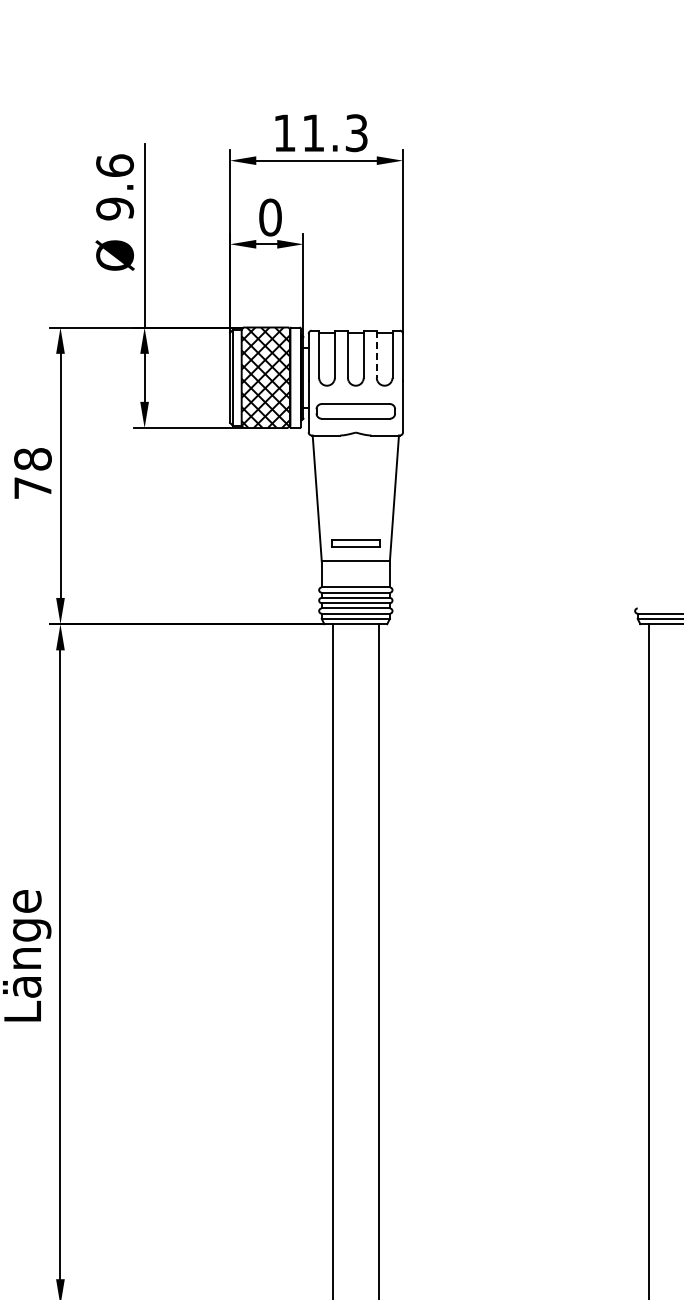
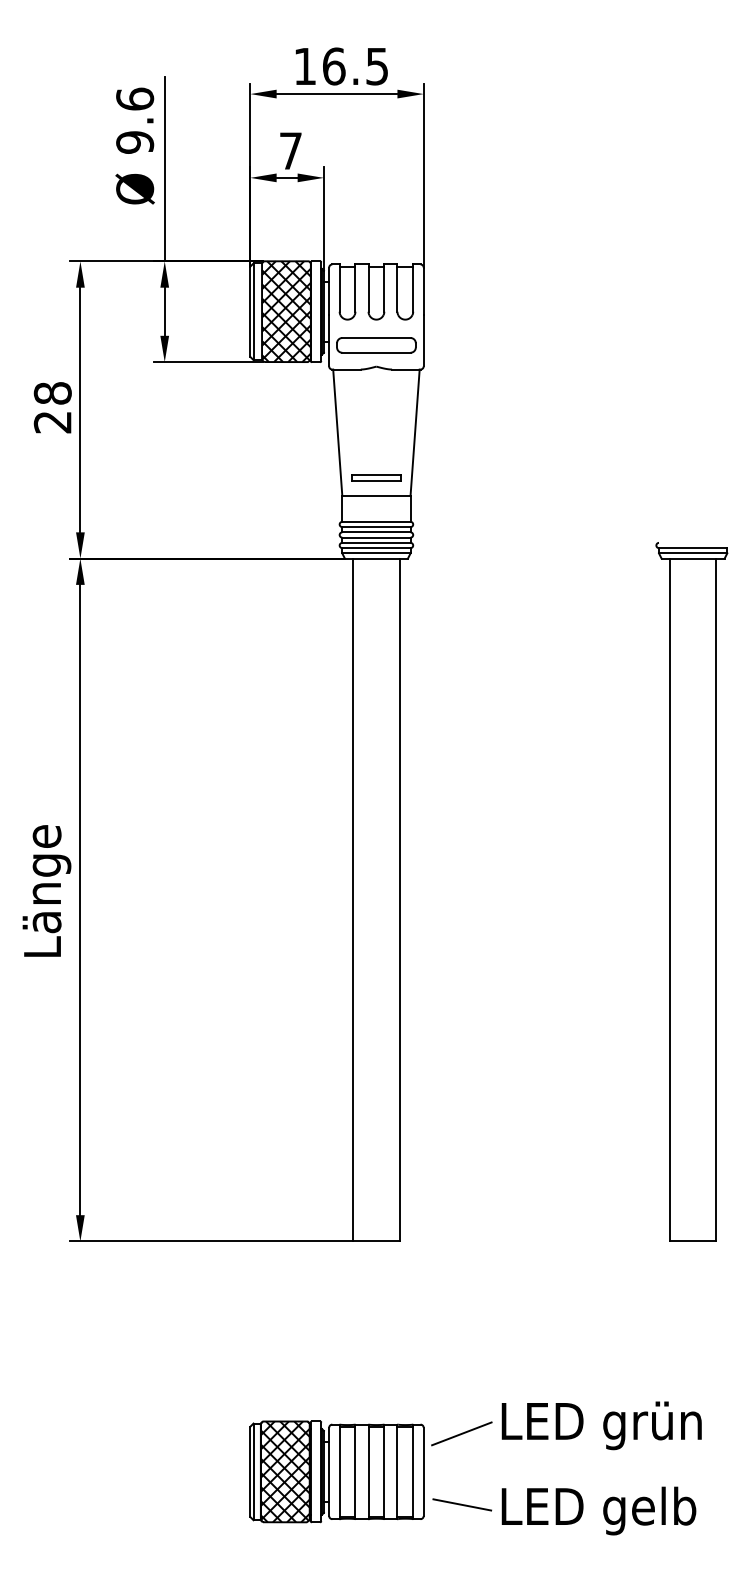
text: (334, 133) -> (355, 66), 11.3 -> 16.5
text: (270, 217) -> (290, 151), 0 -> 7
line: (376, 354) -> (397, 288), dashed -> solid
text: (32, 488) -> (52, 422), 78 -> 28

